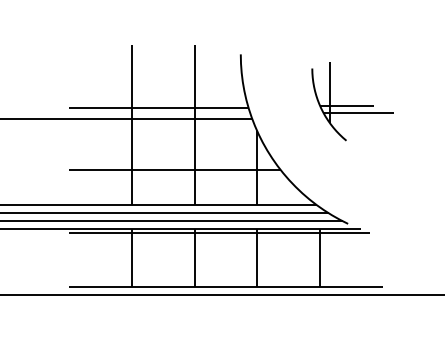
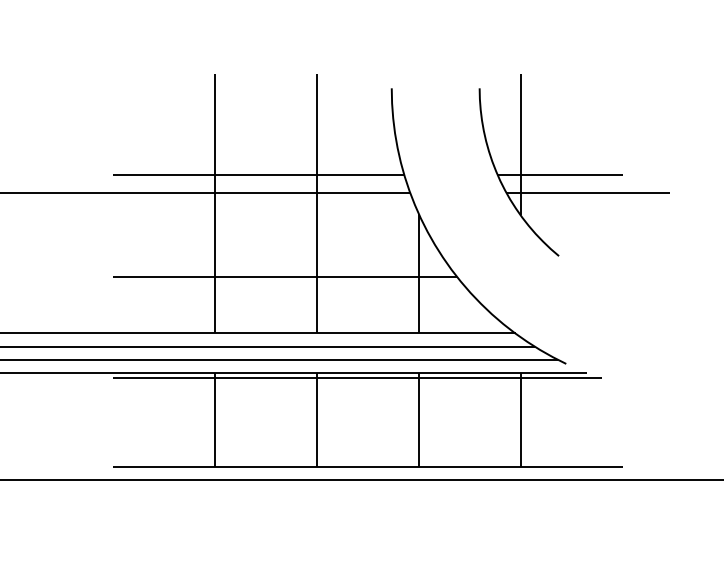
part: (352, 101) -> (573, 164), size x1.43

